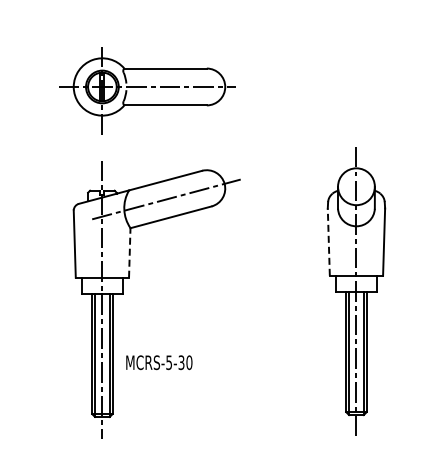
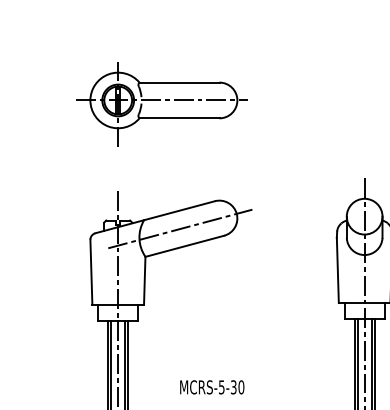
part: (147, 90) -> (161, 103), moved
line: (328, 242) -> (337, 270), dashed -> solid
line: (129, 252) -> (144, 280), dashed -> solid
text: (159, 362) -> (212, 387), moved

